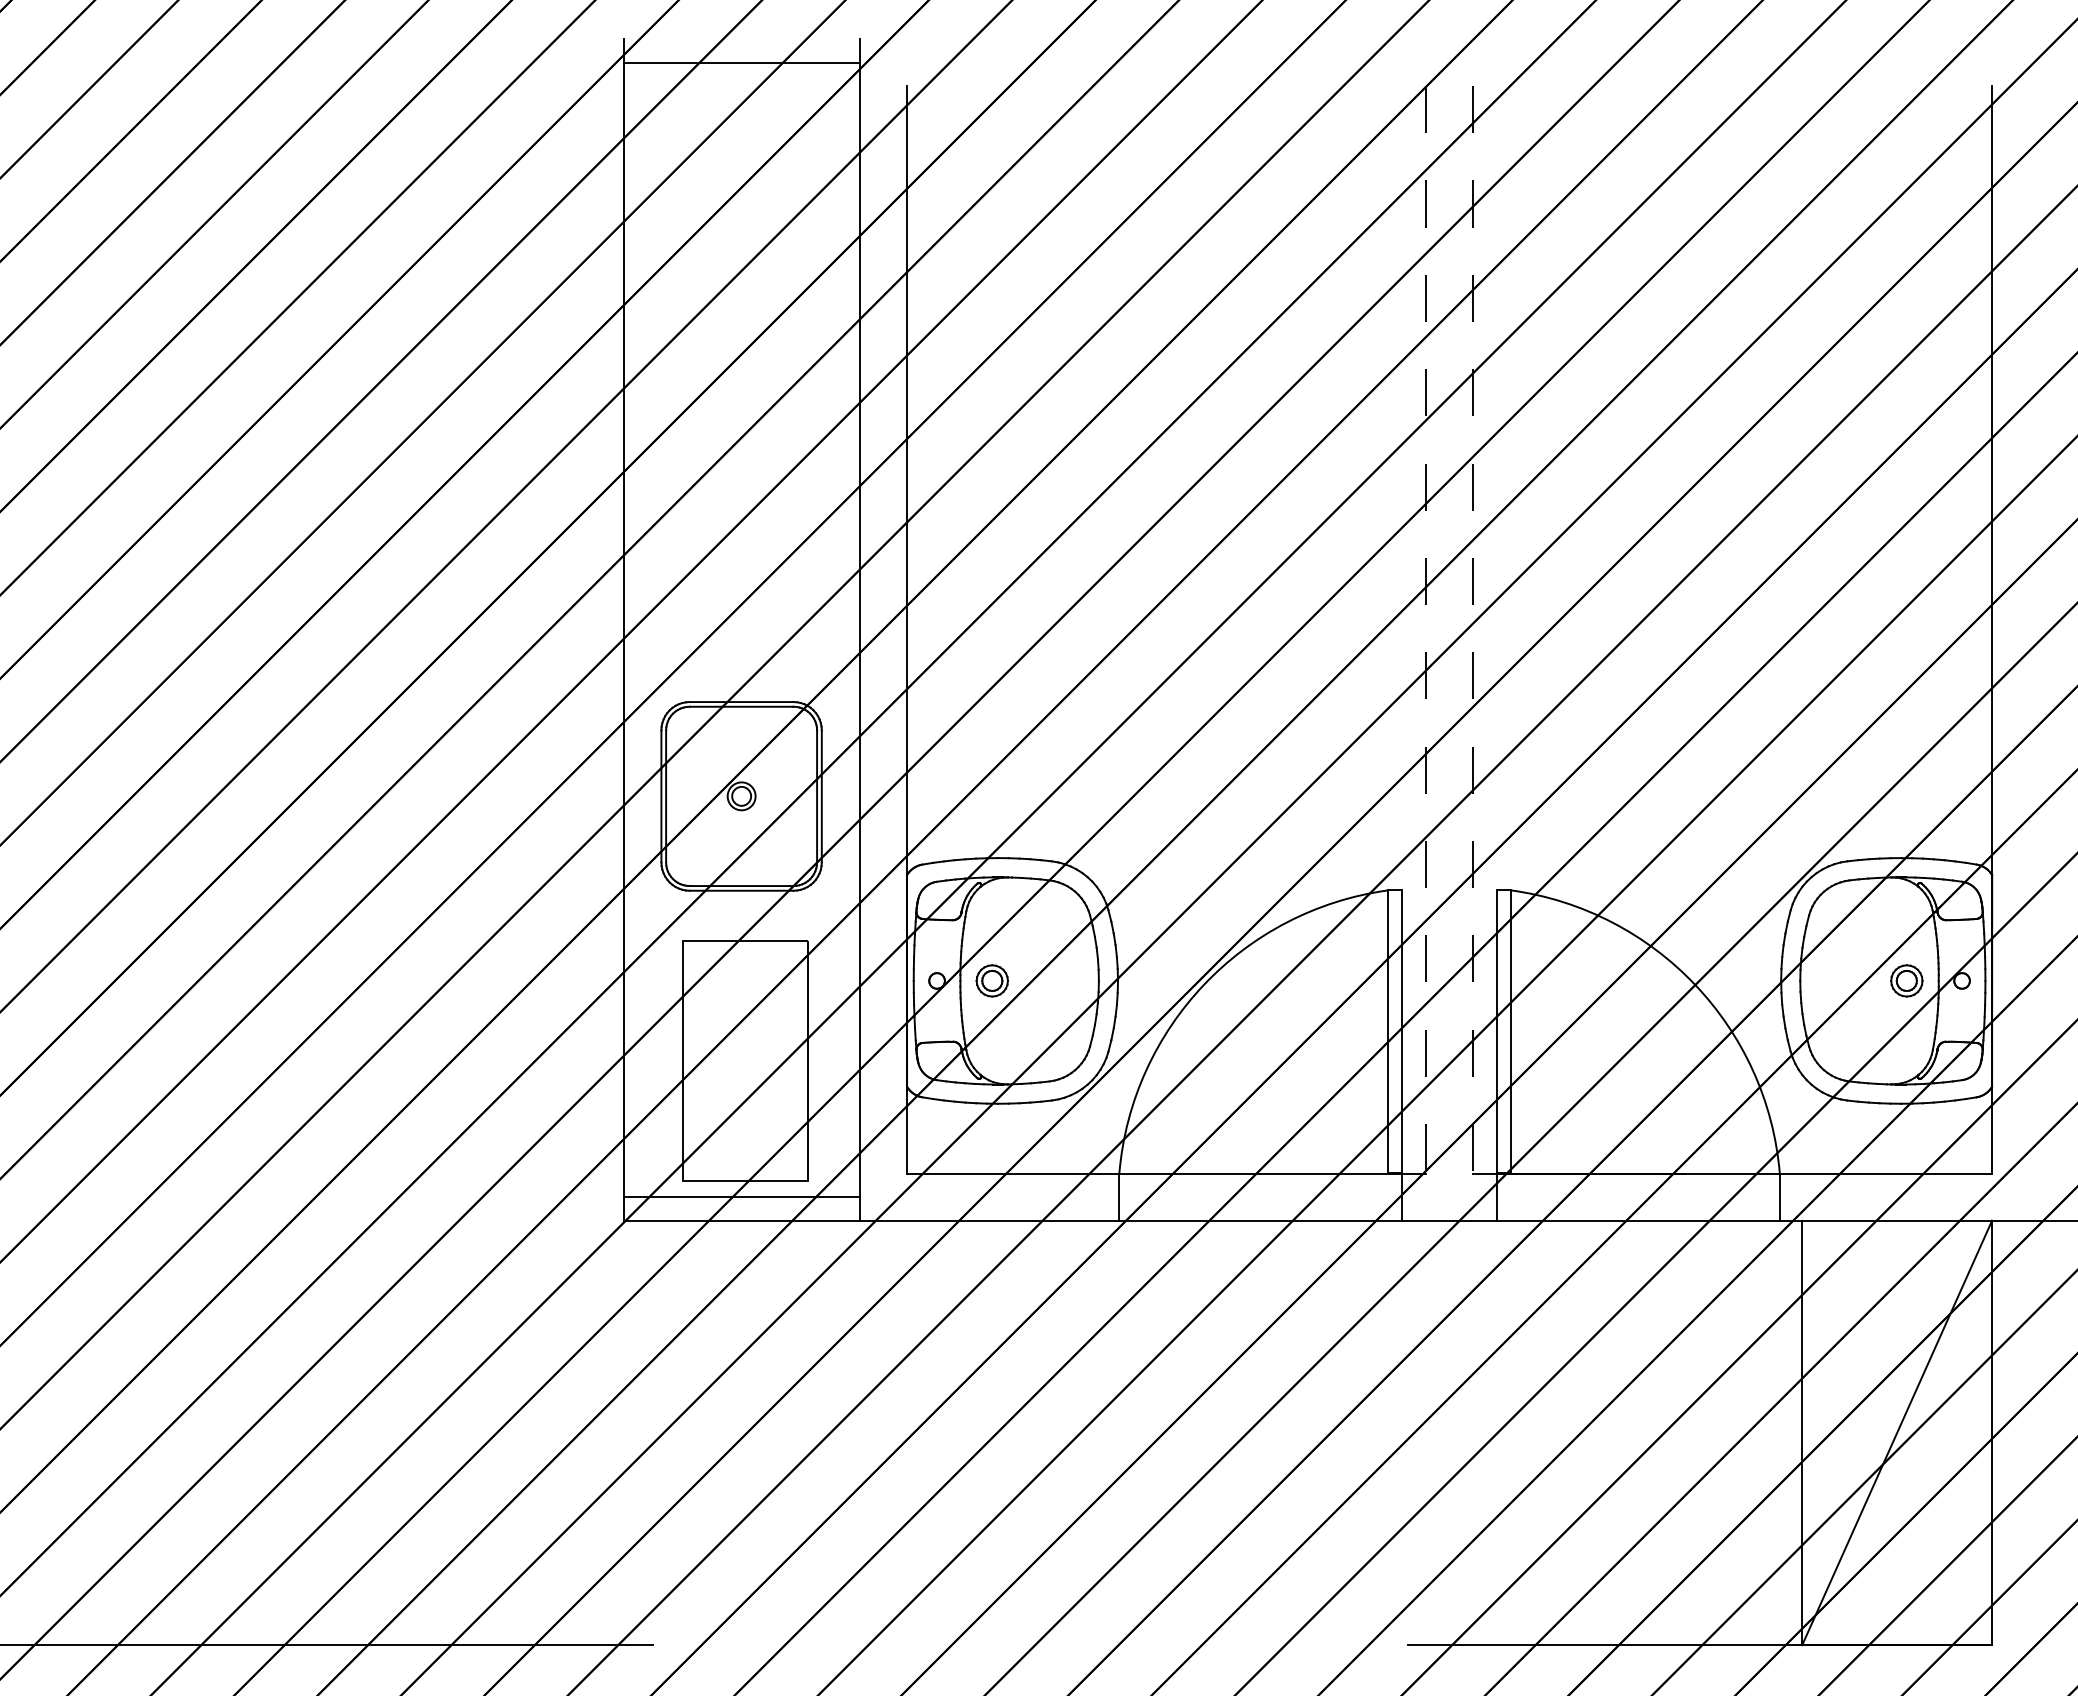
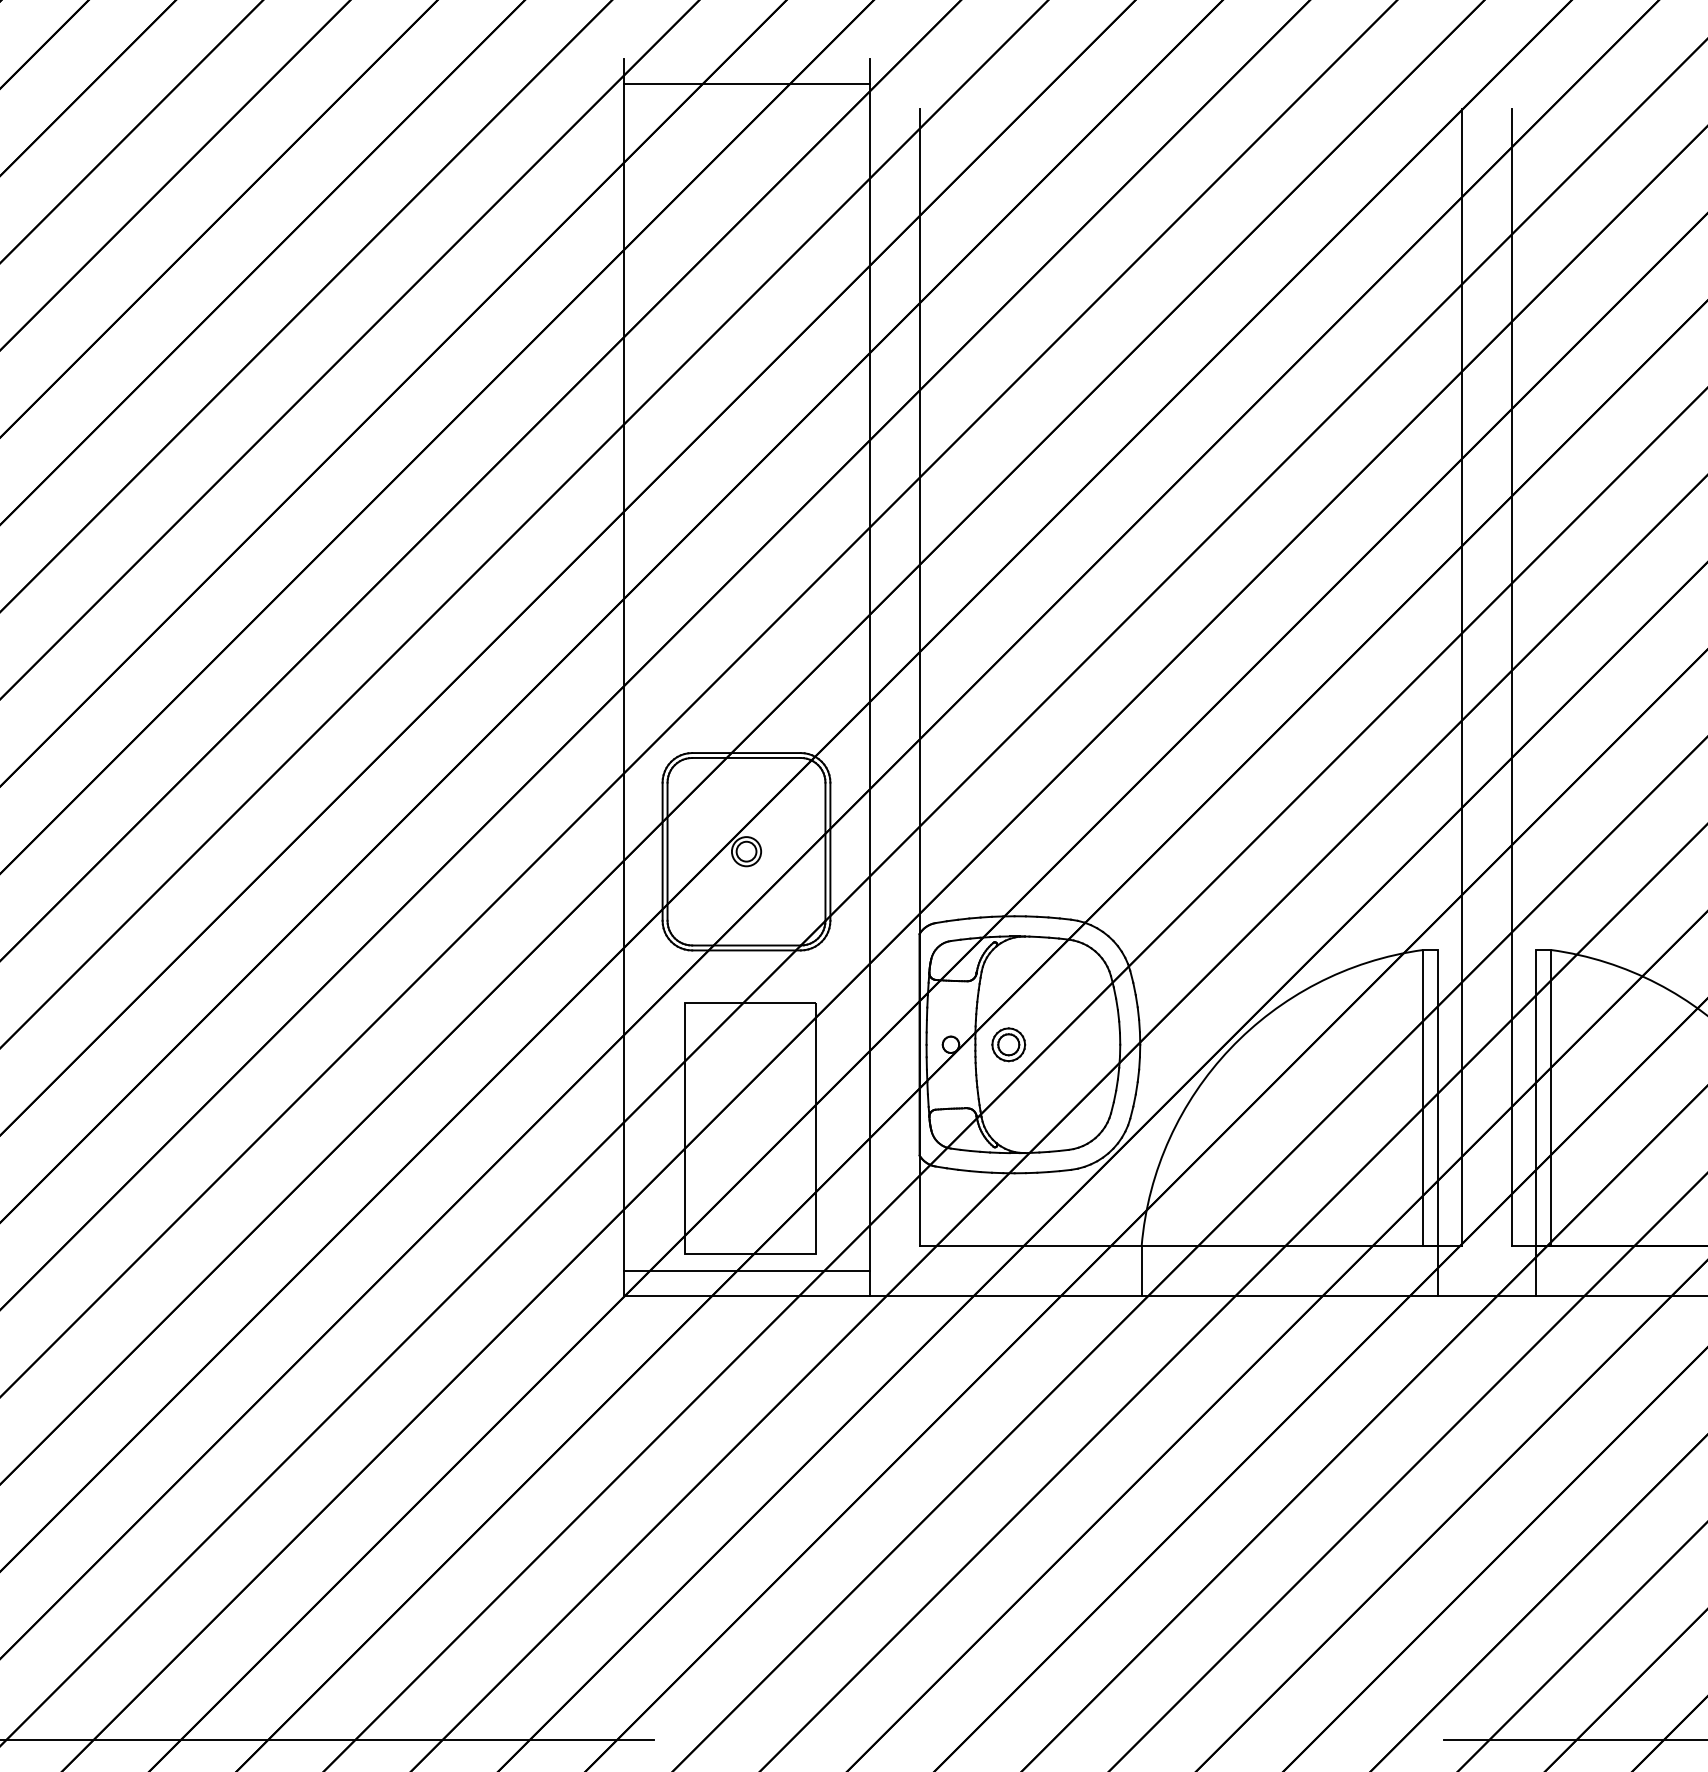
line: (1426, 629) -> (1462, 677), dashed -> solid
line: (1473, 629) -> (1512, 677), dashed -> solid

